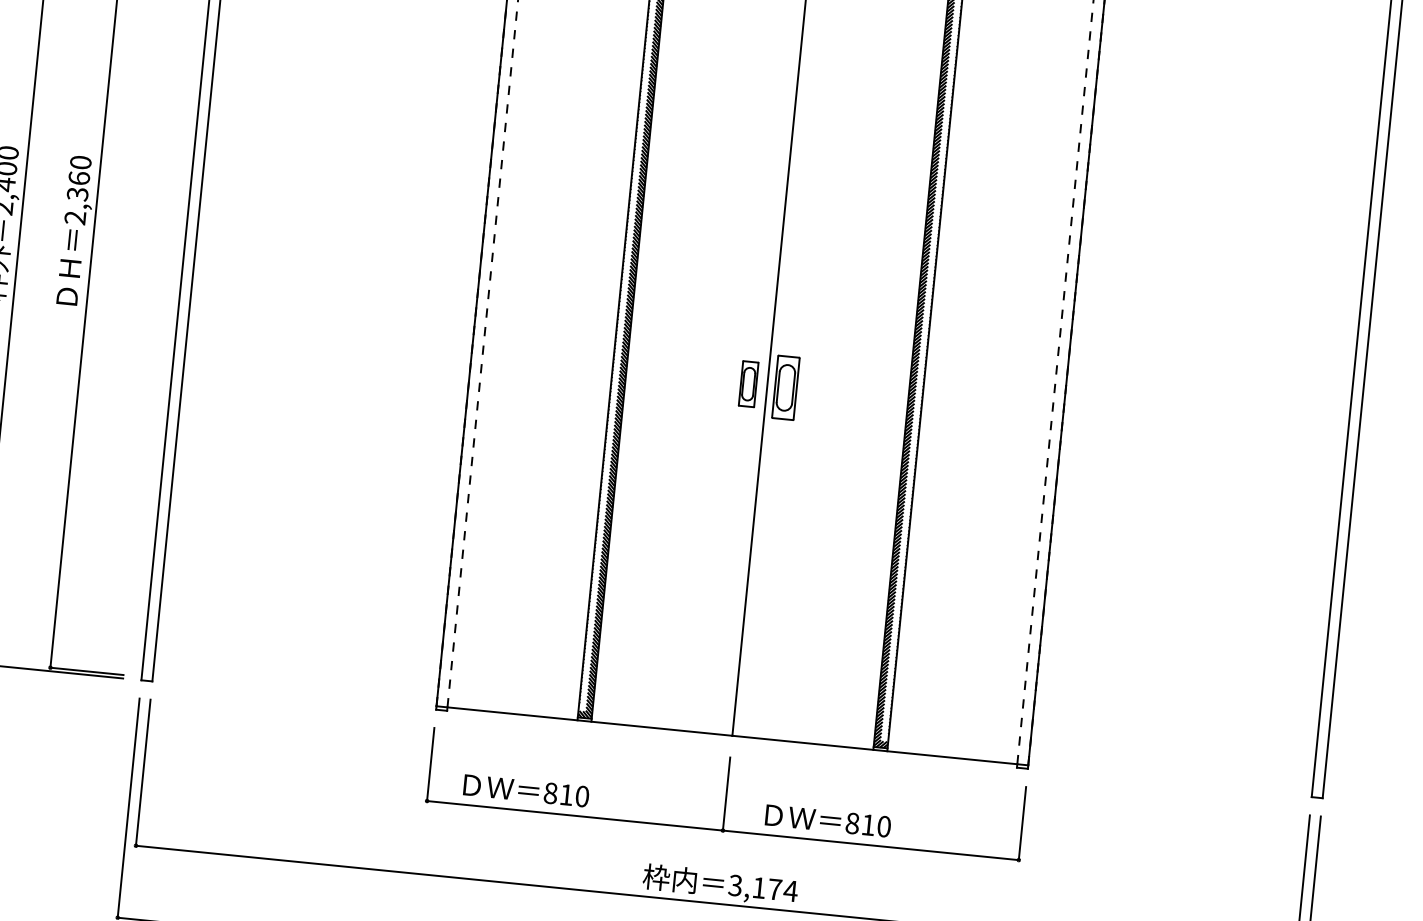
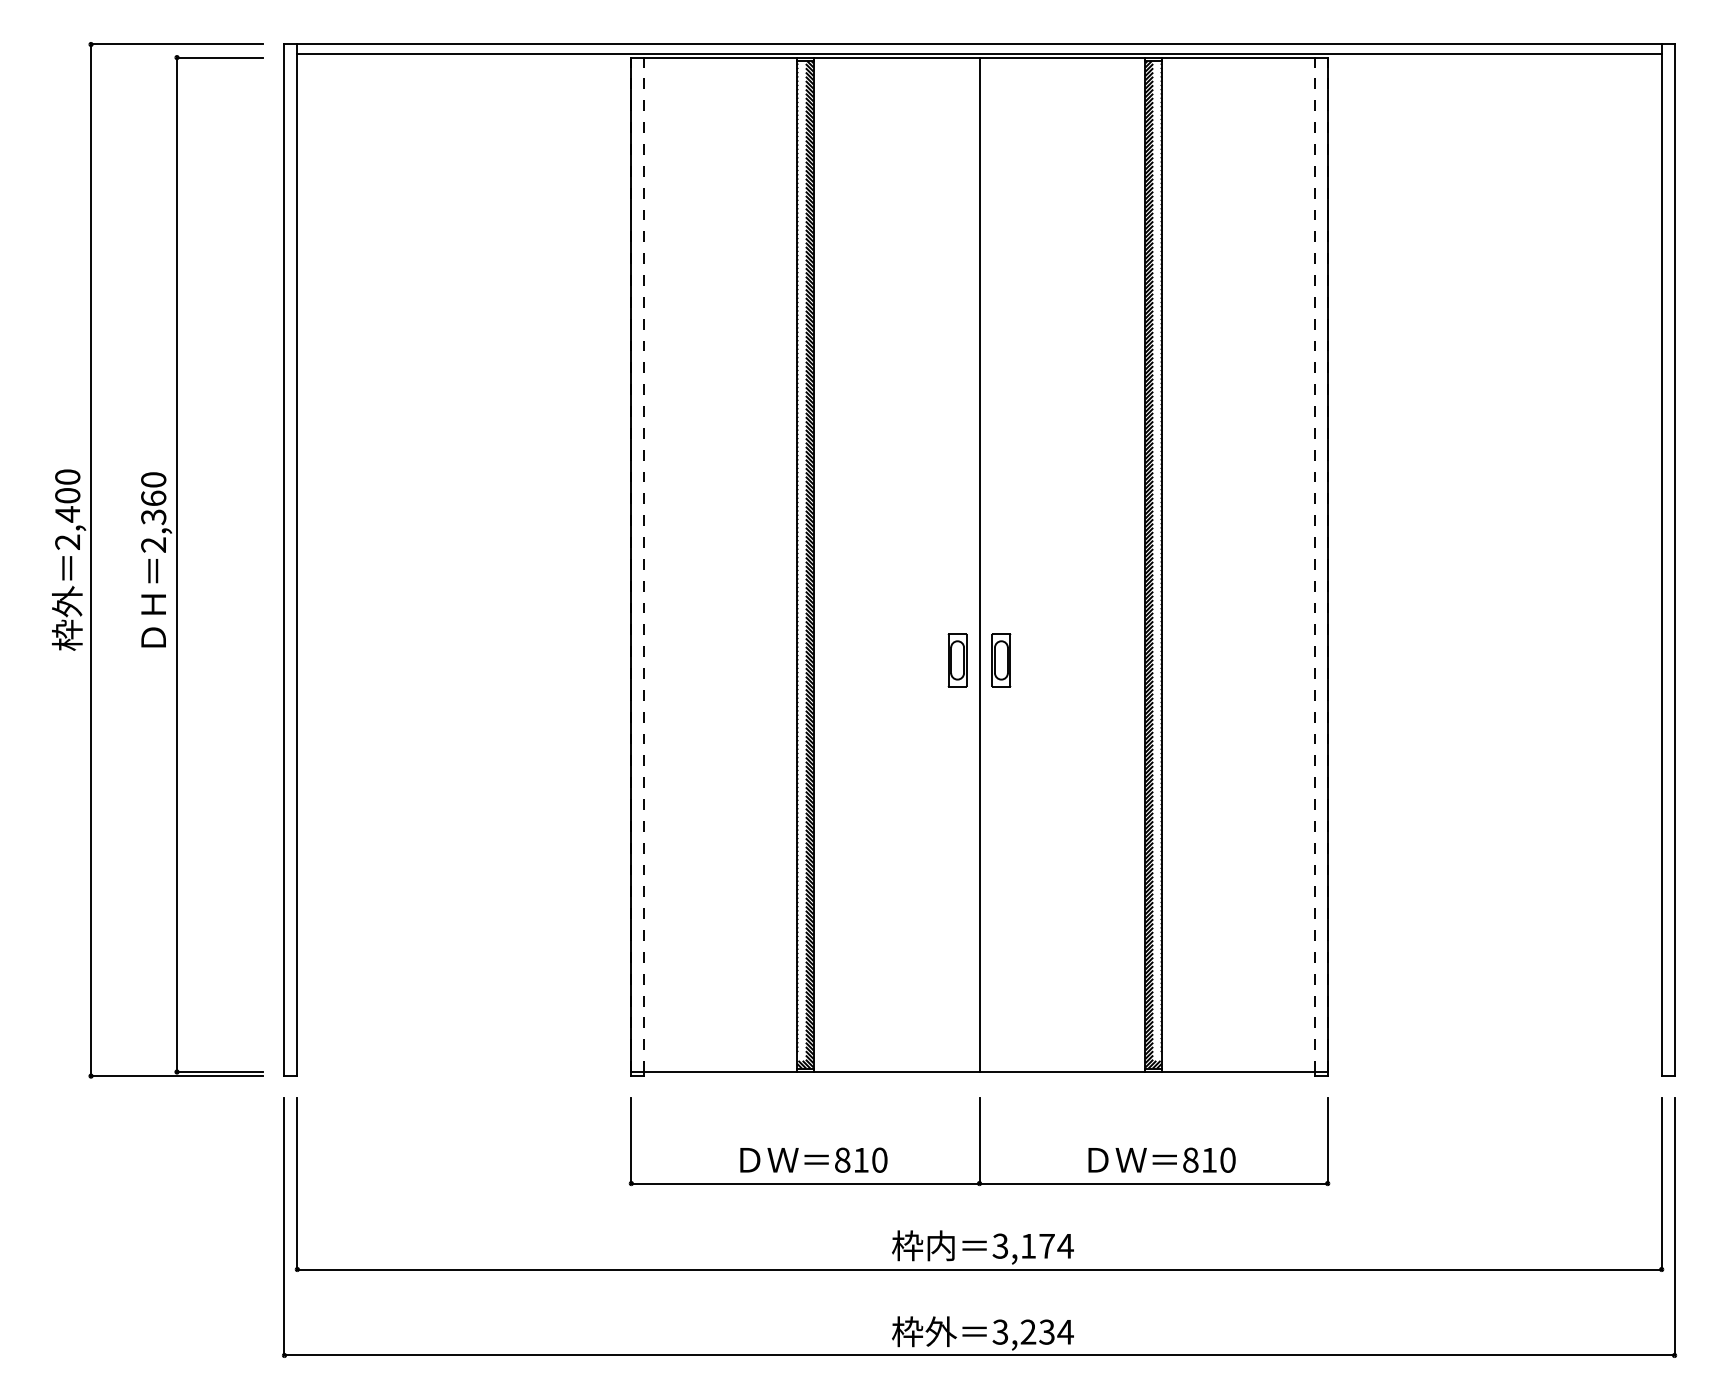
part: (785, 387) -> (1001, 660), size x0.71
text: (526, 790) -> (813, 1159), moved
text: (827, 820) -> (1161, 1159), moved

